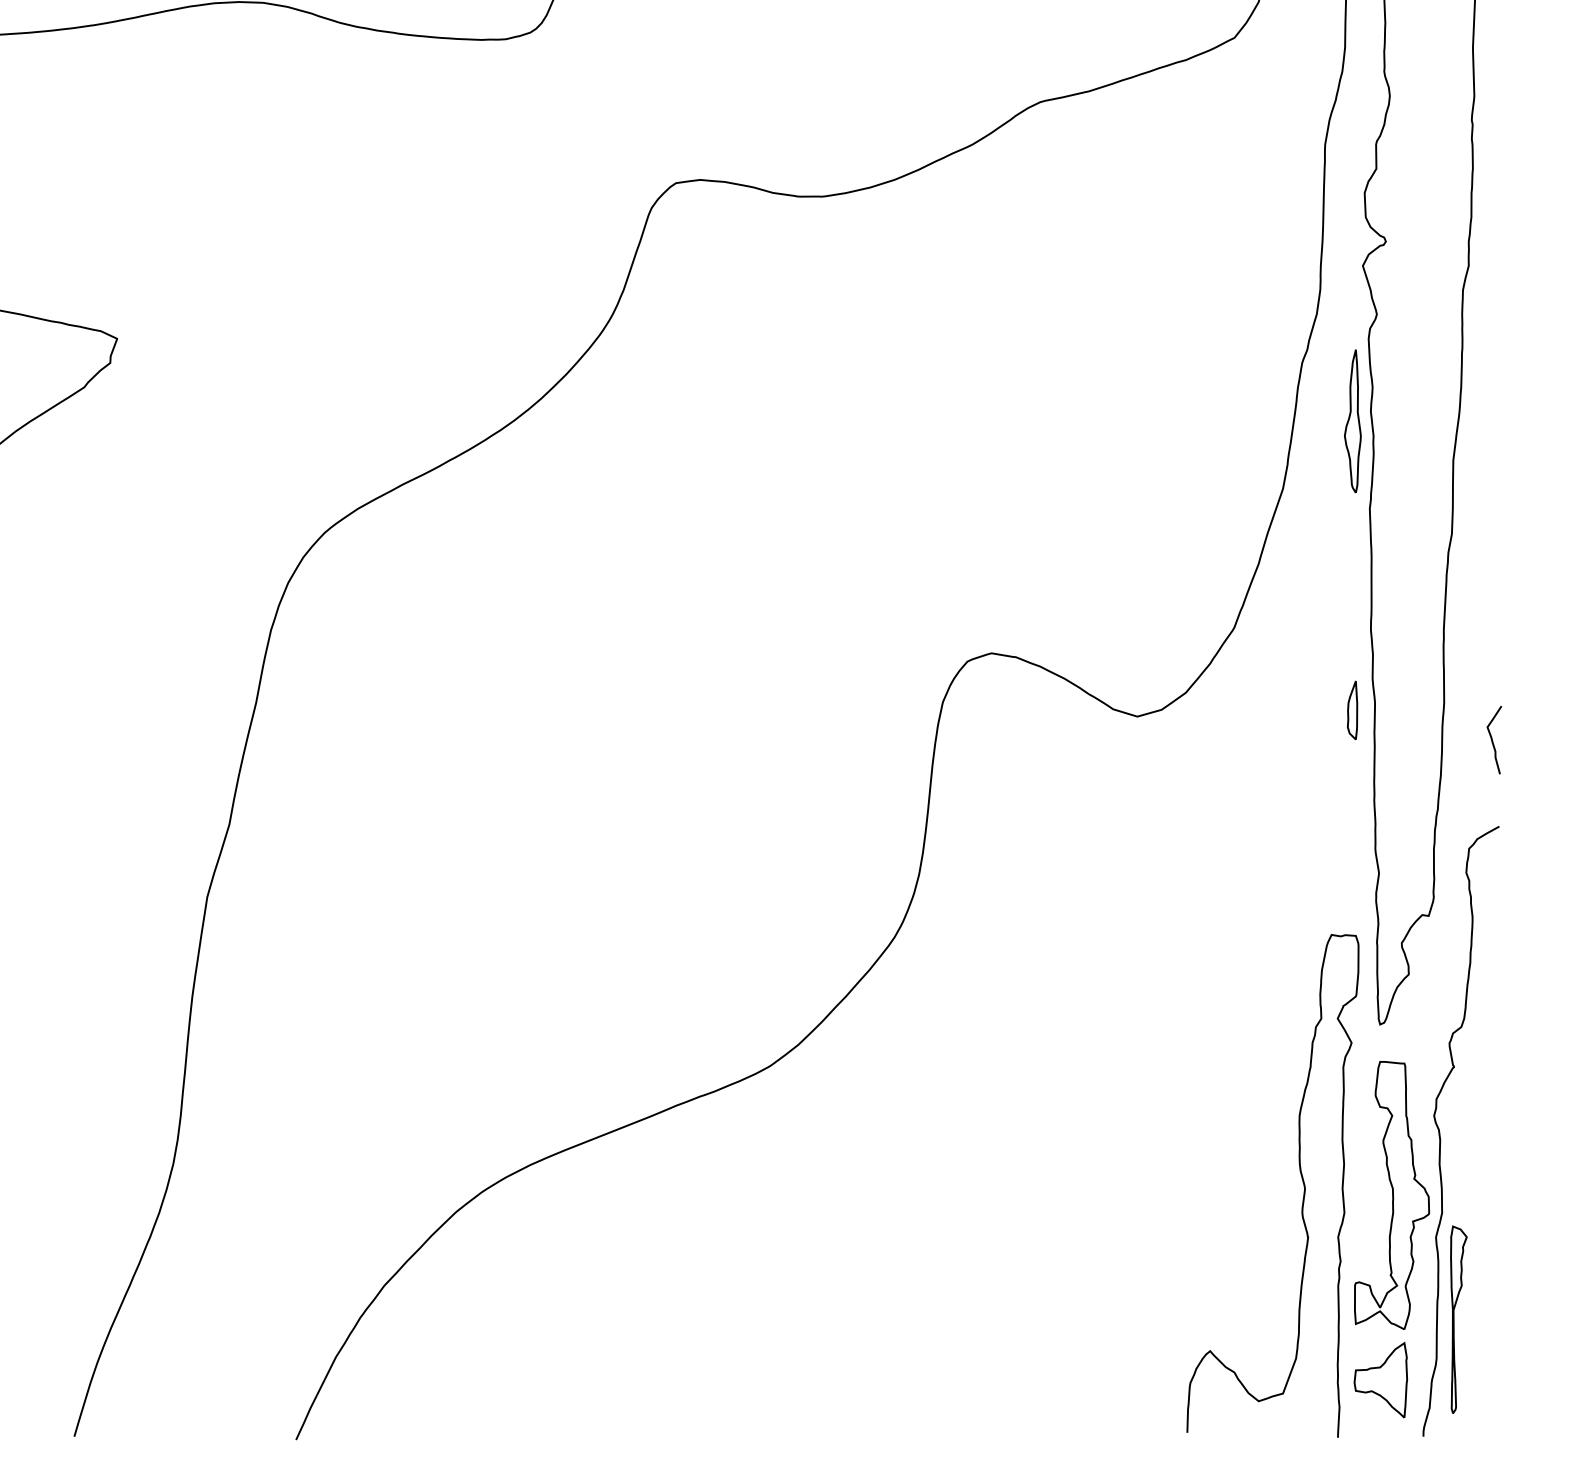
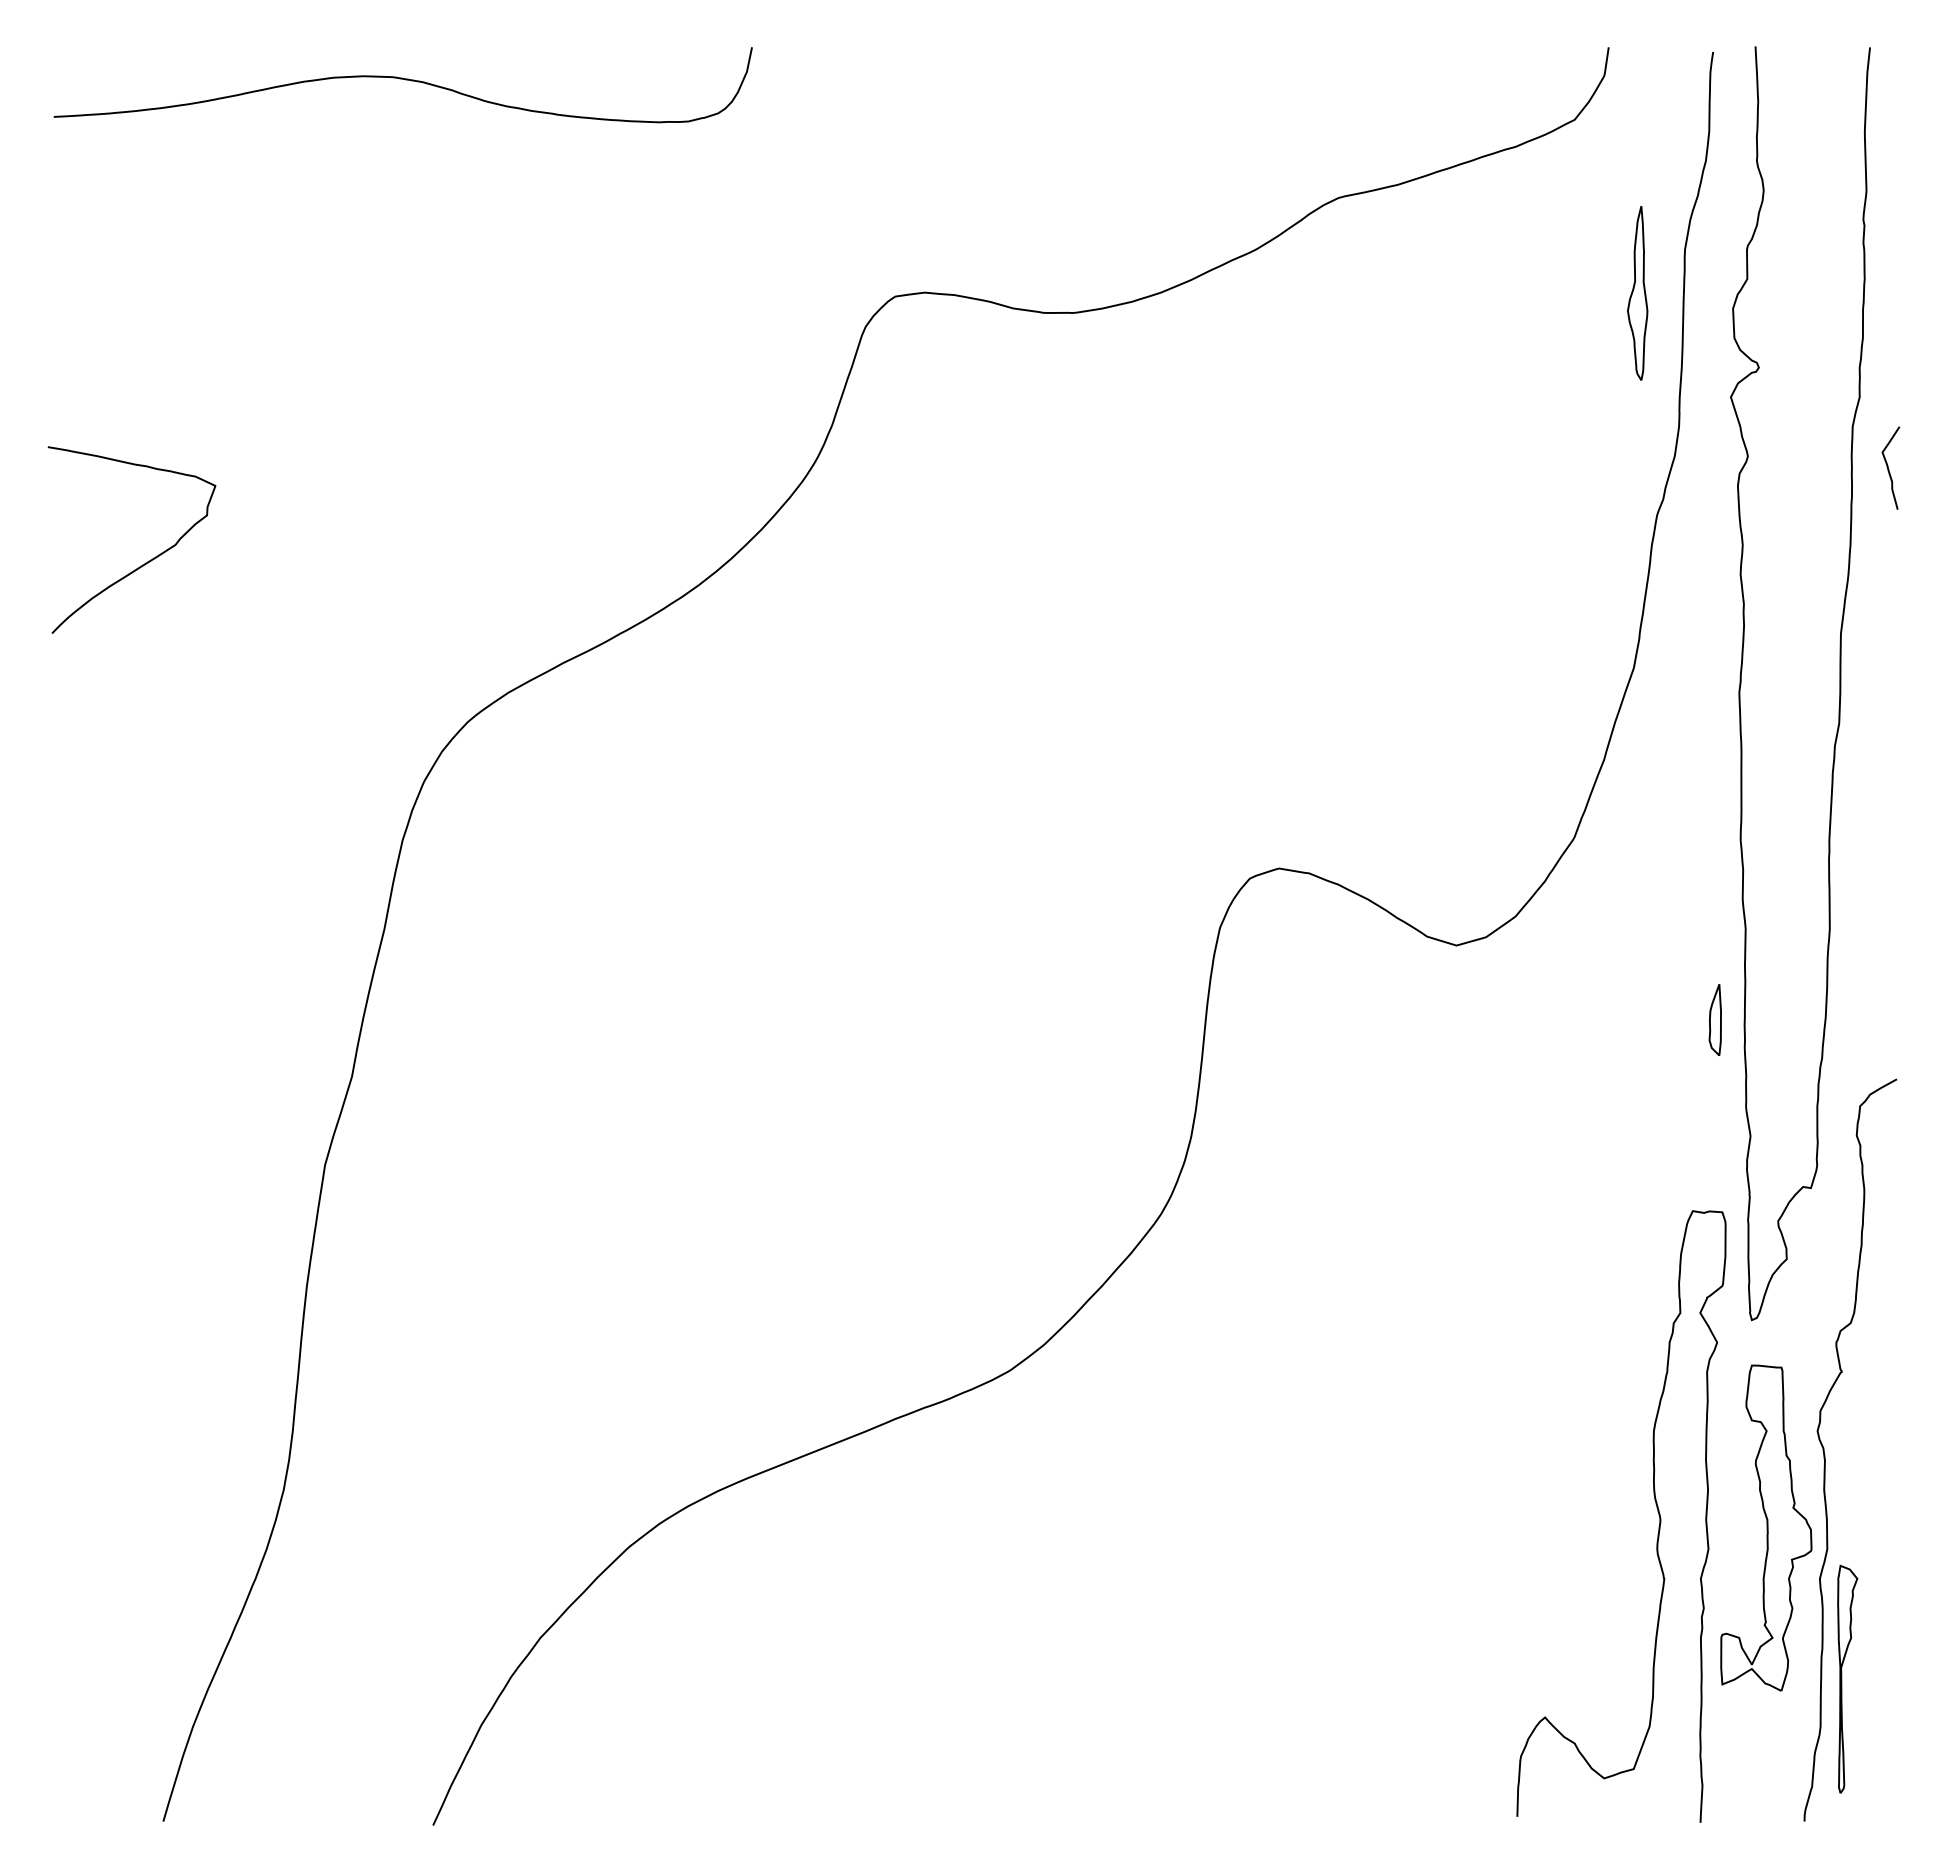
part: (1352, 421) -> (1637, 293), moved
part: (1351, 710) -> (1714, 1019), moved
curve: (1492, 739) -> (1888, 467), moved
part: (1380, 1379) -> (1752, 1752), removed

